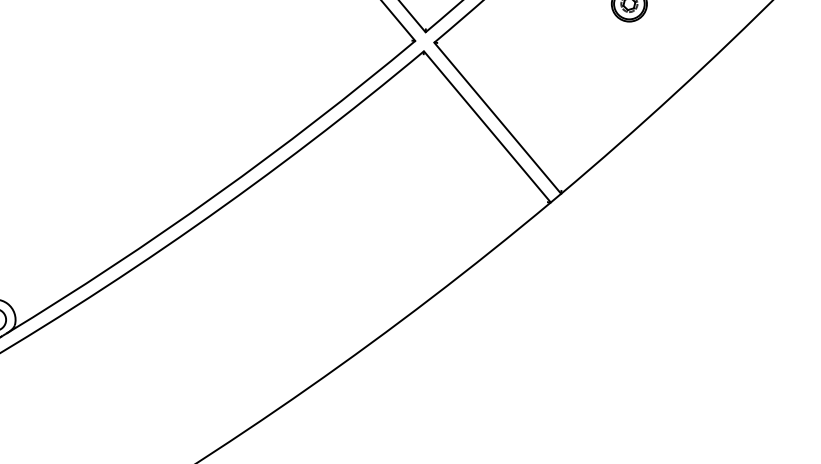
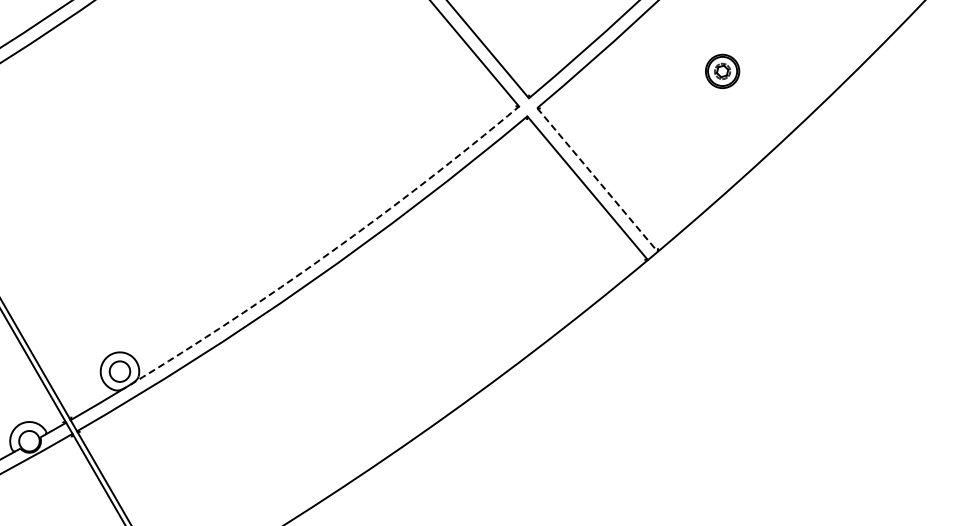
line: (497, 117) -> (597, 179), solid -> dashed
arc: (215, 194) -> (329, 252), solid -> dashed

